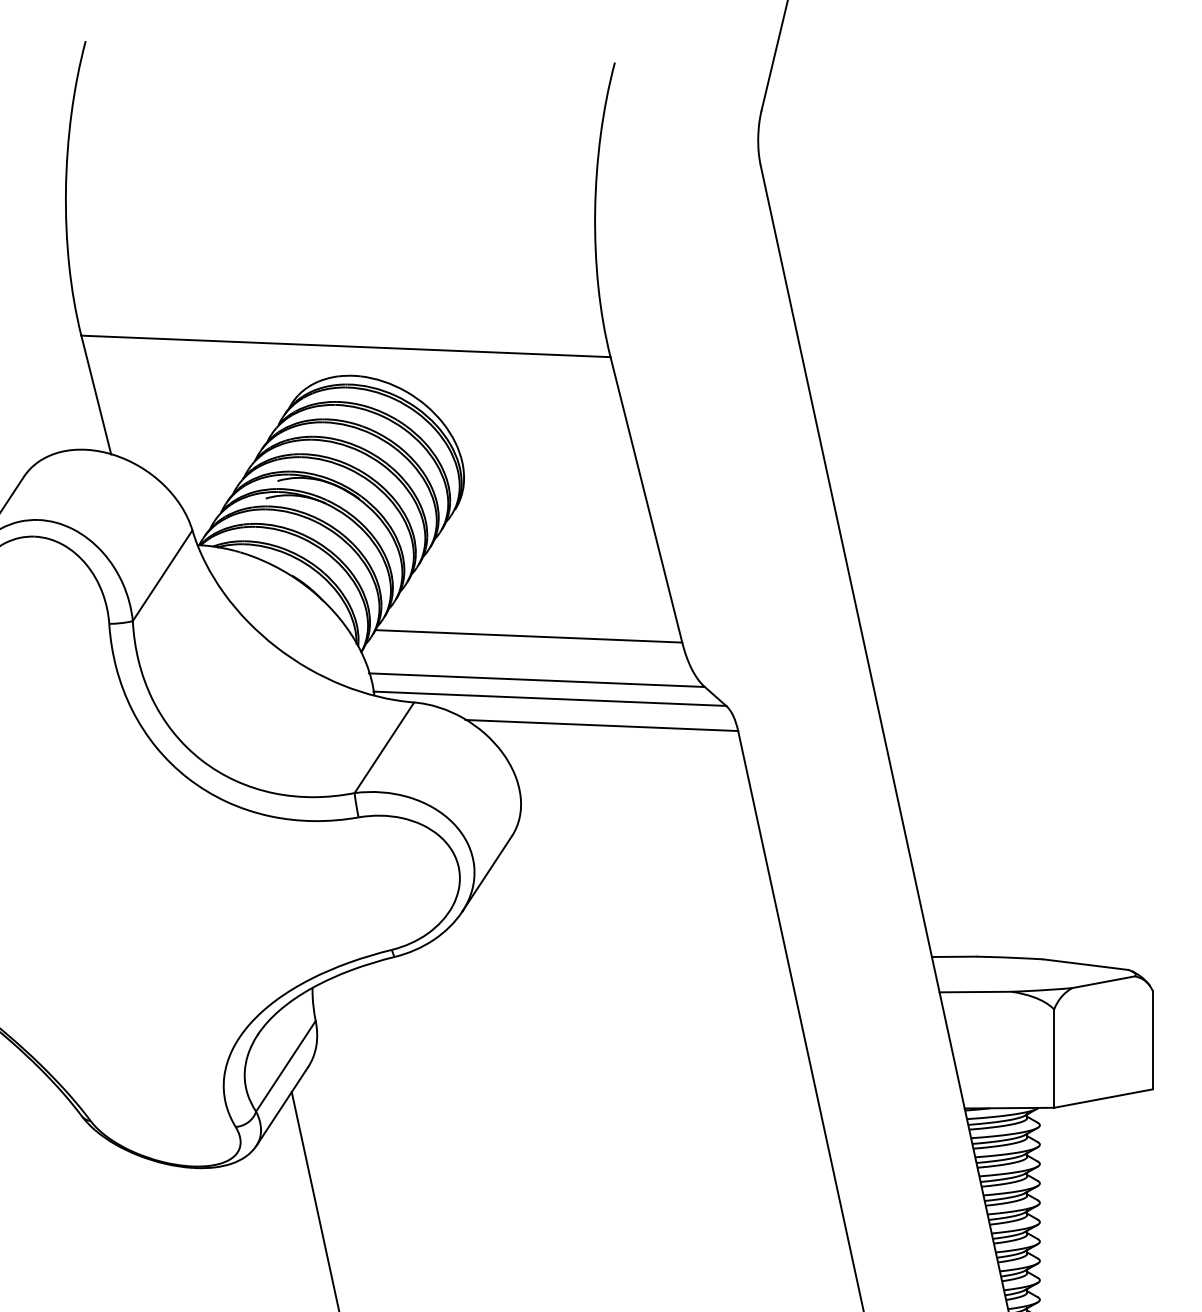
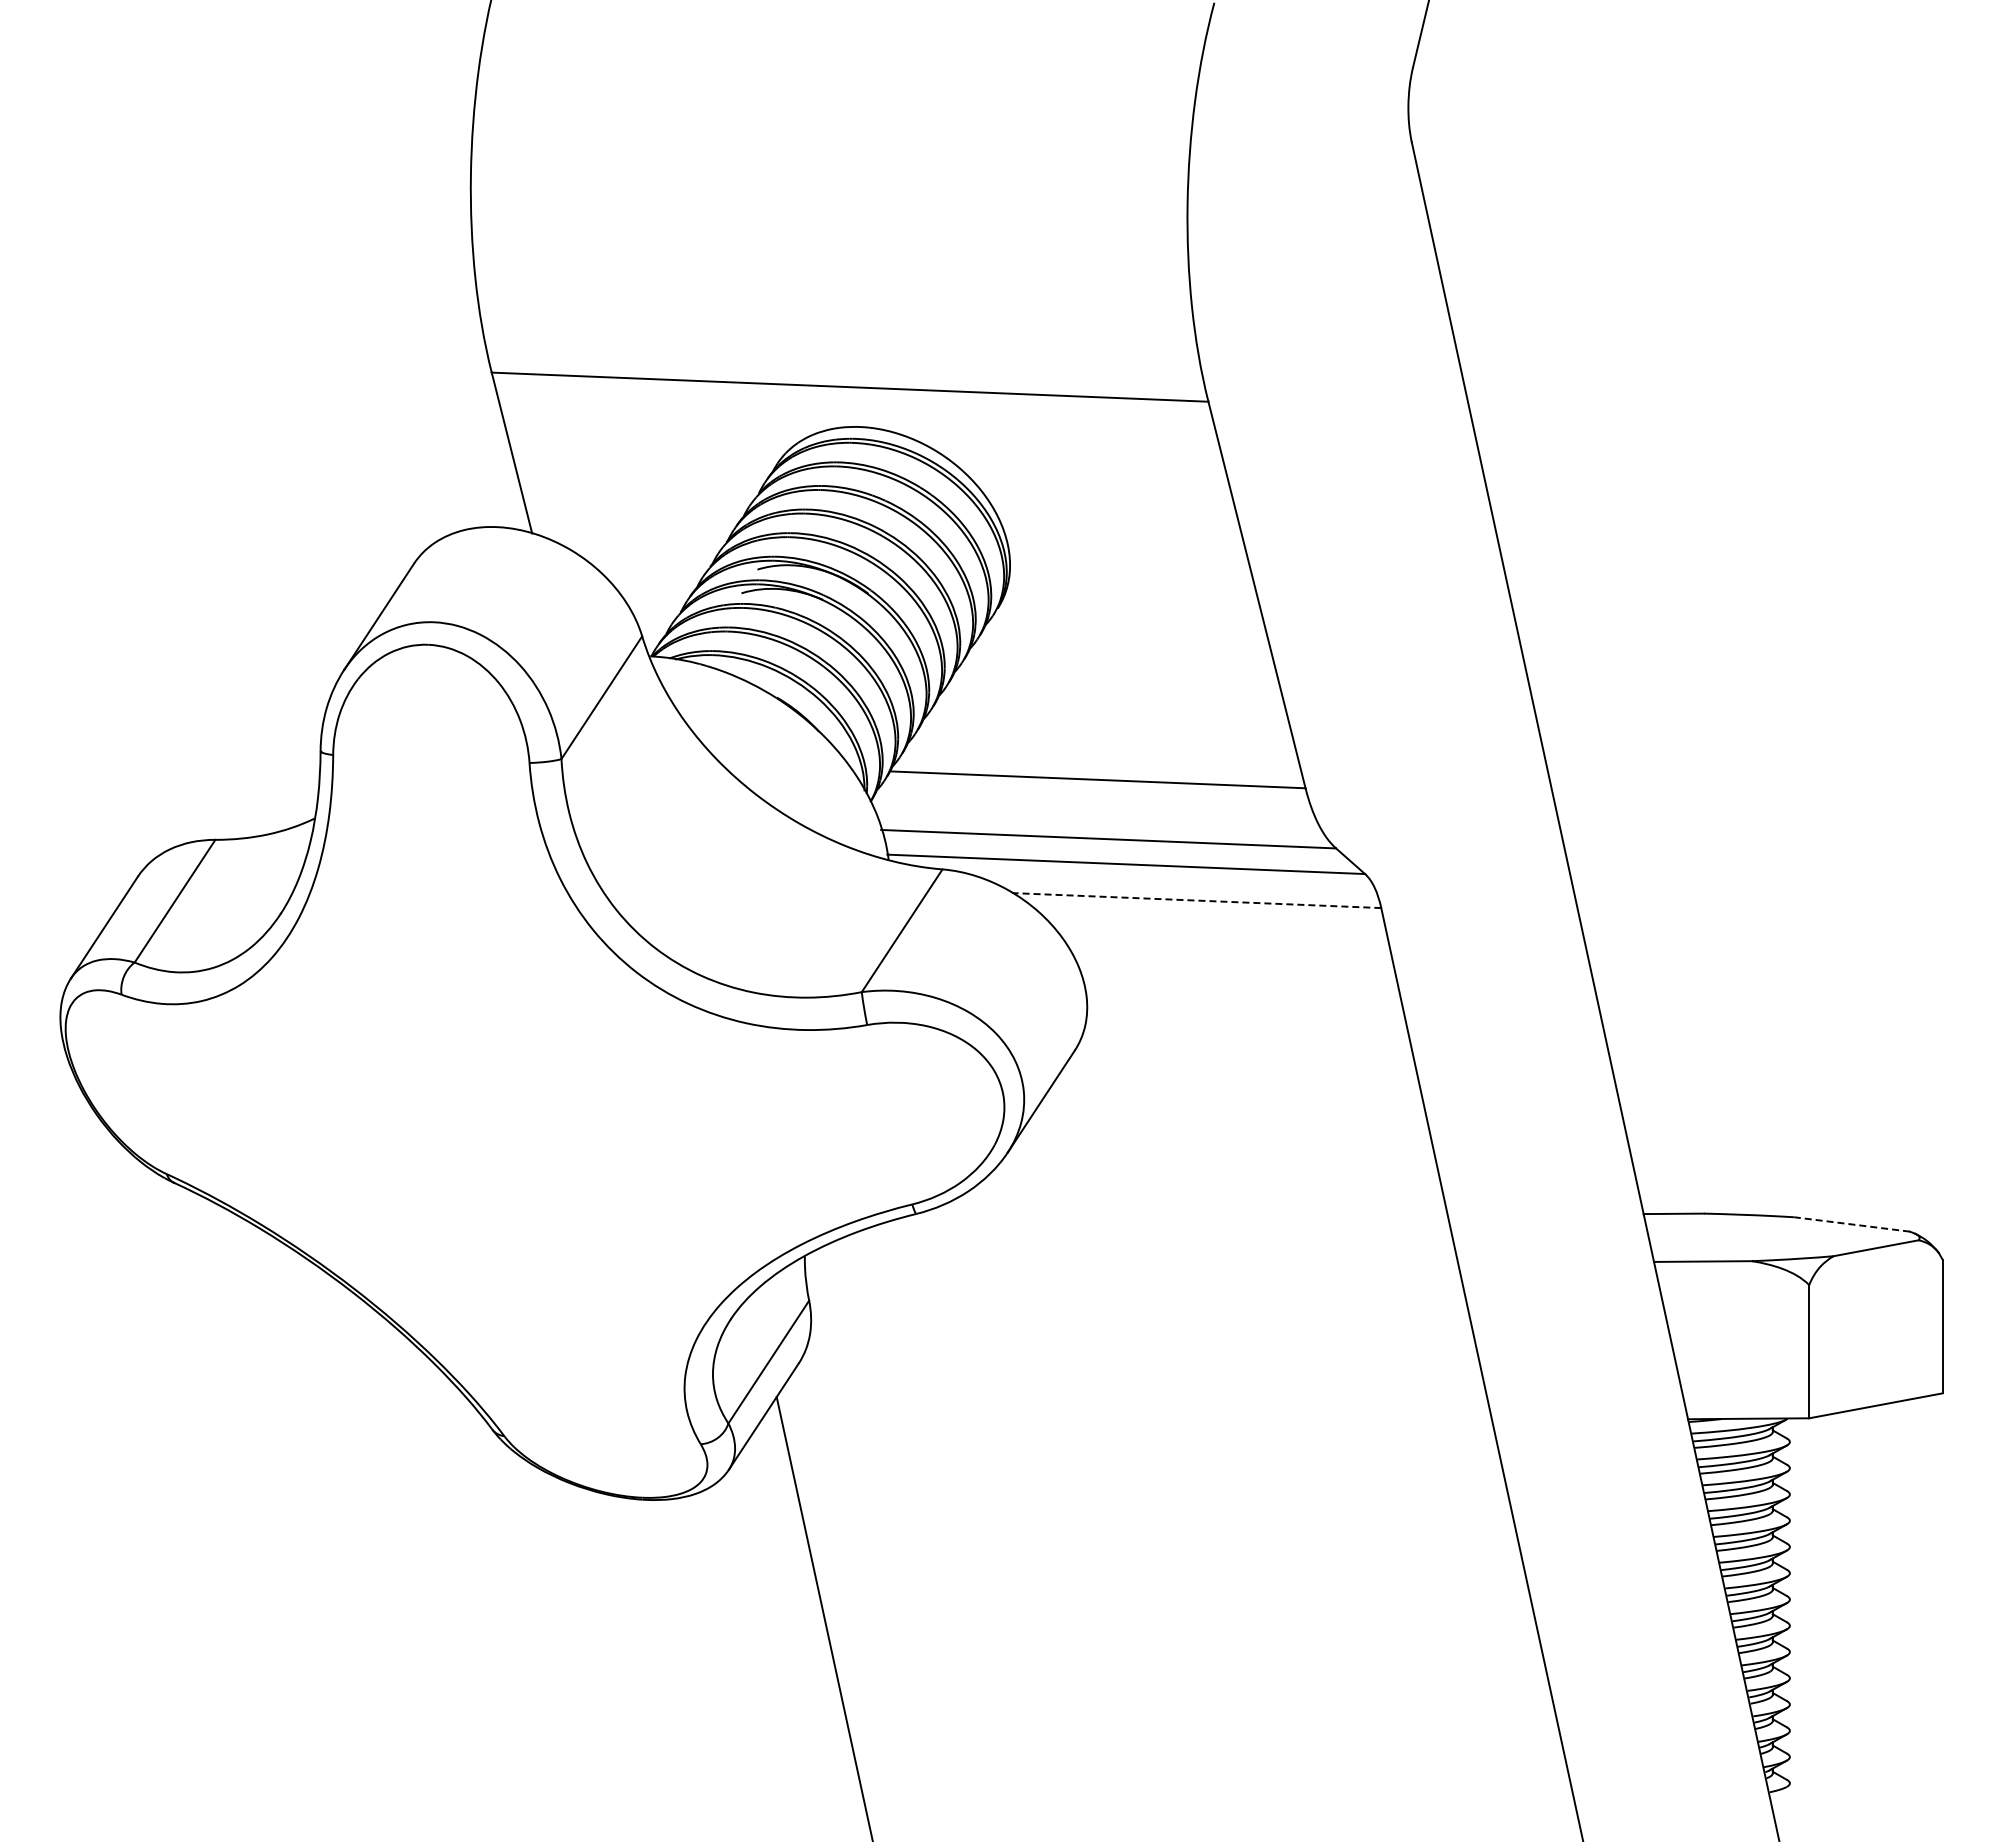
line: (601, 725) -> (1196, 900), solid -> dashed
line: (1085, 964) -> (1851, 1224), solid -> dashed

